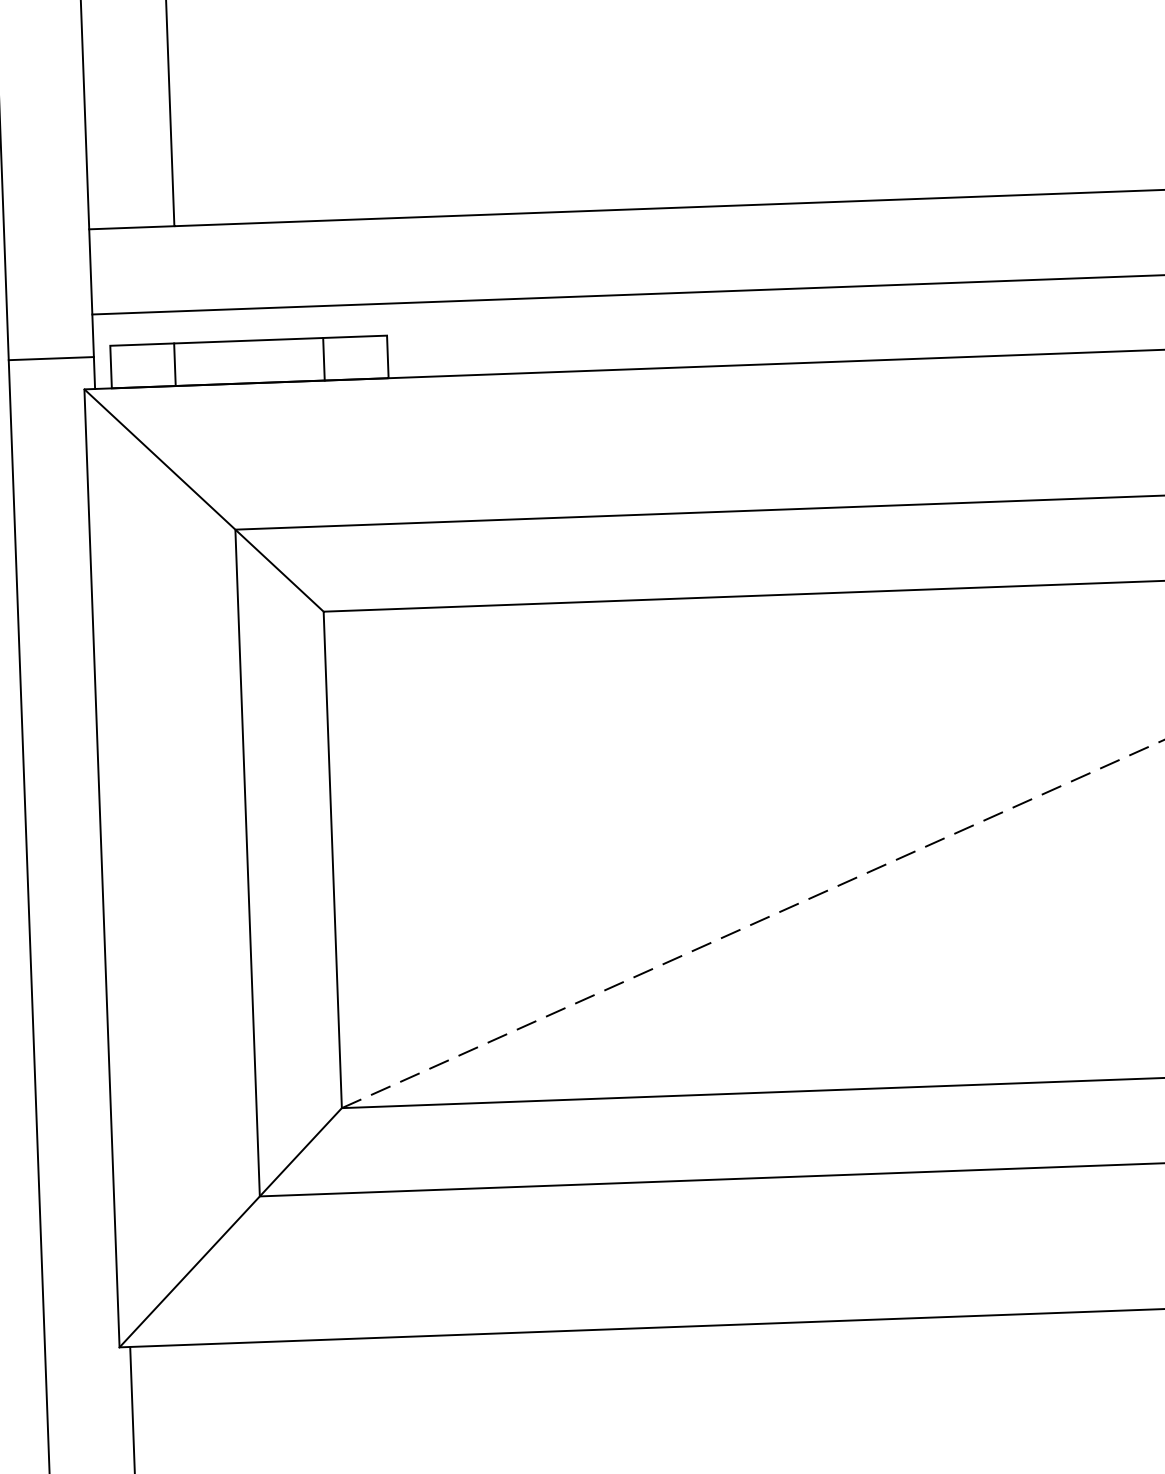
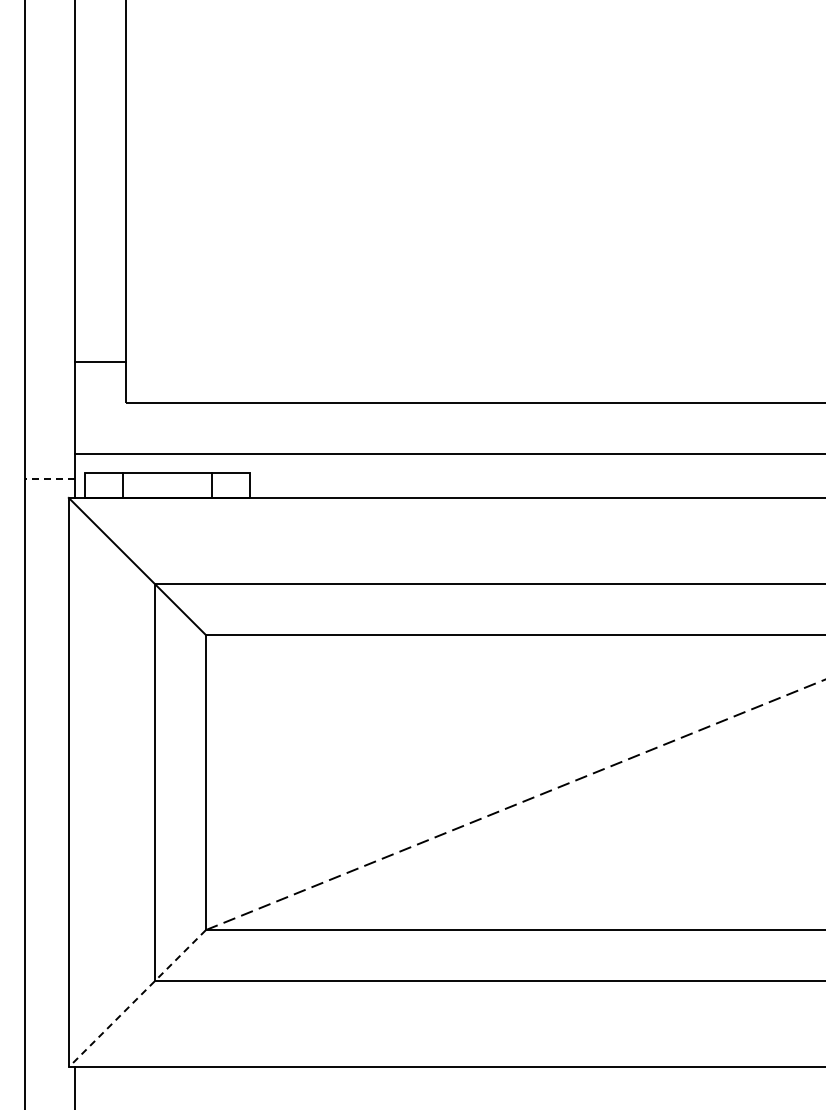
line: (131, 228) -> (100, 362), moved
line: (50, 357) -> (49, 478), solid -> dashed
line: (230, 1227) -> (137, 998), solid -> dashed

